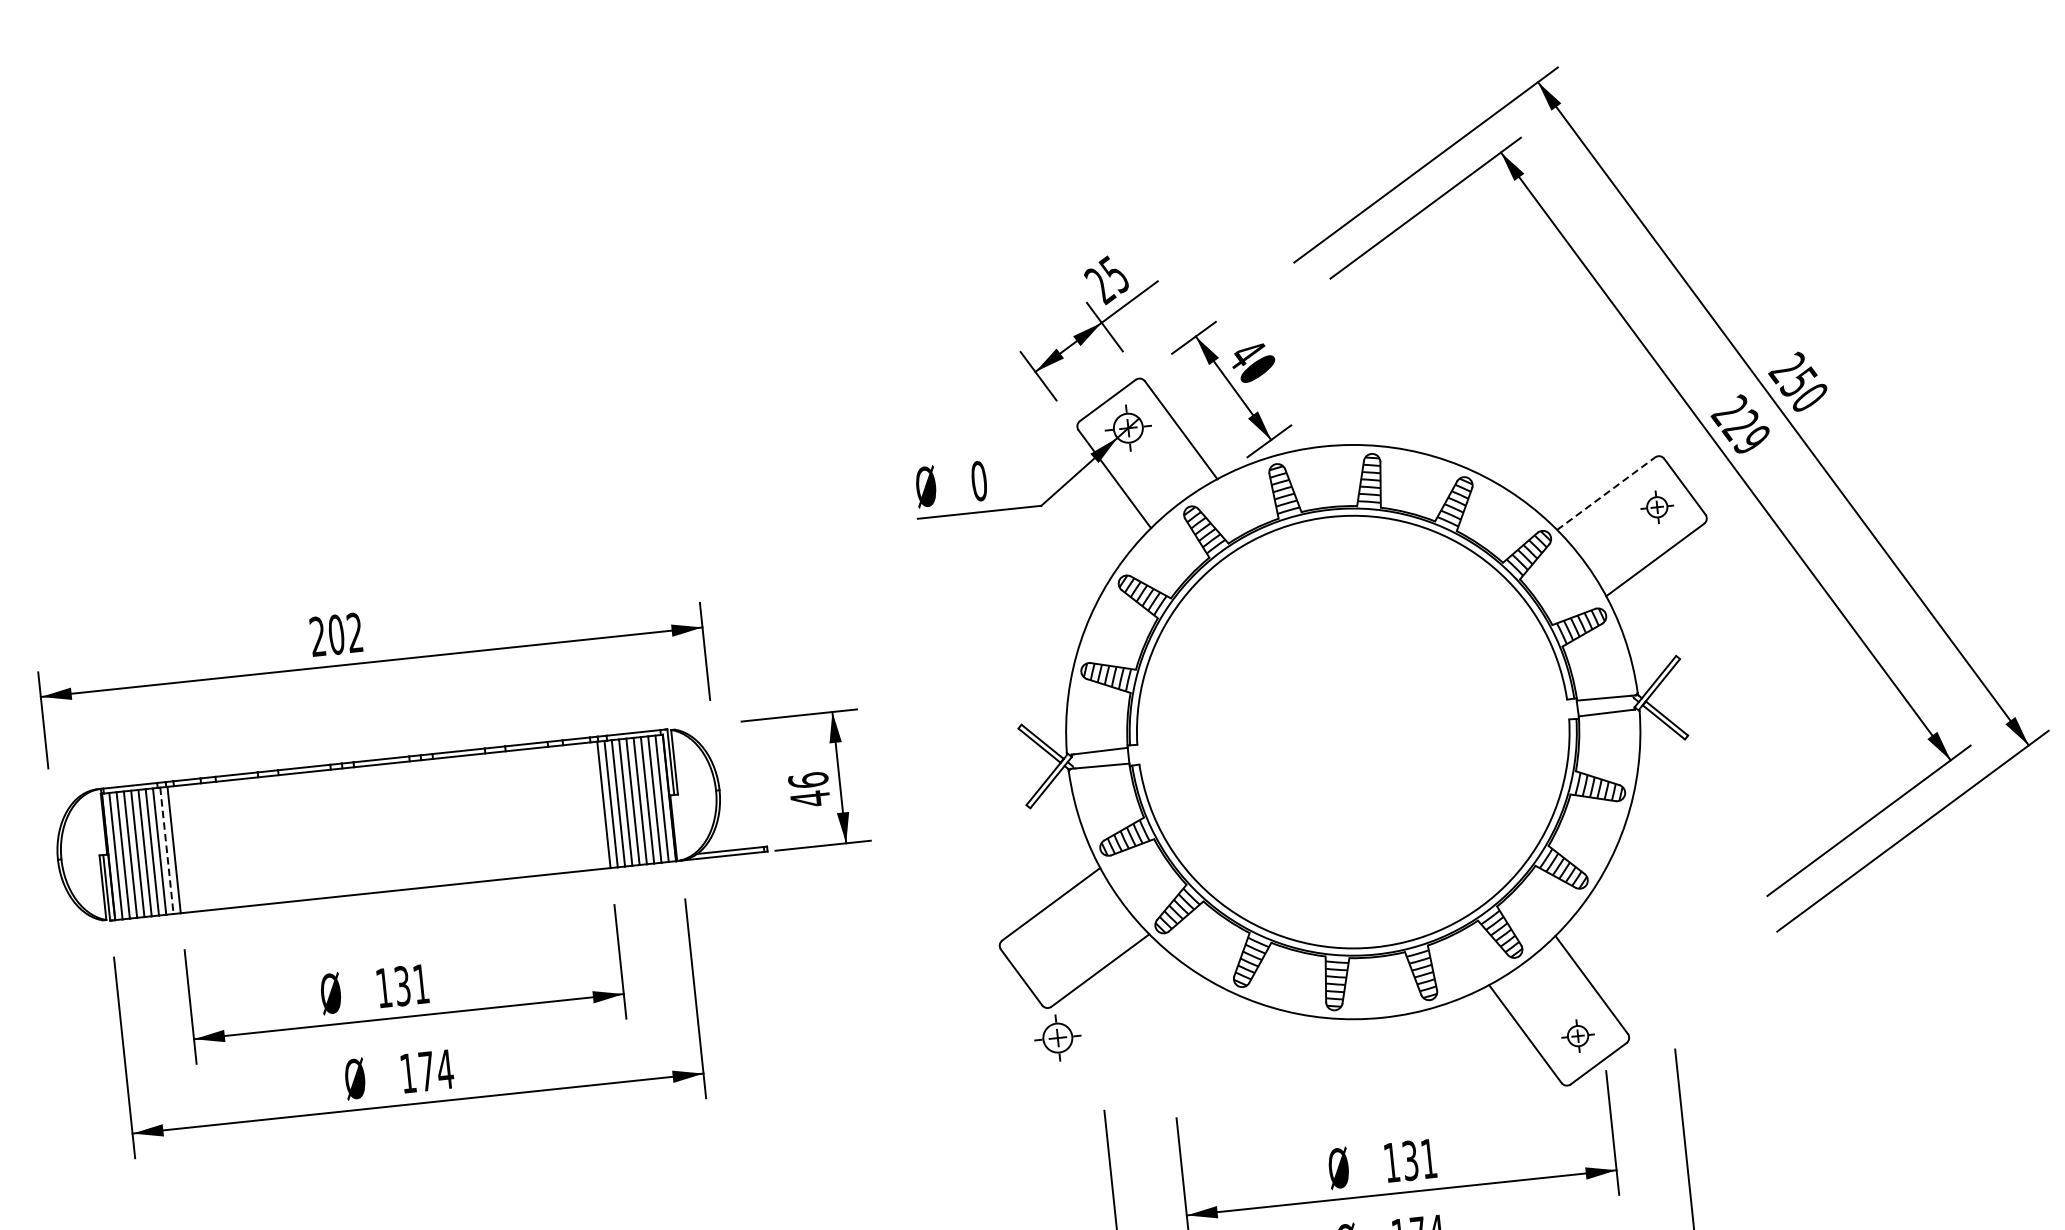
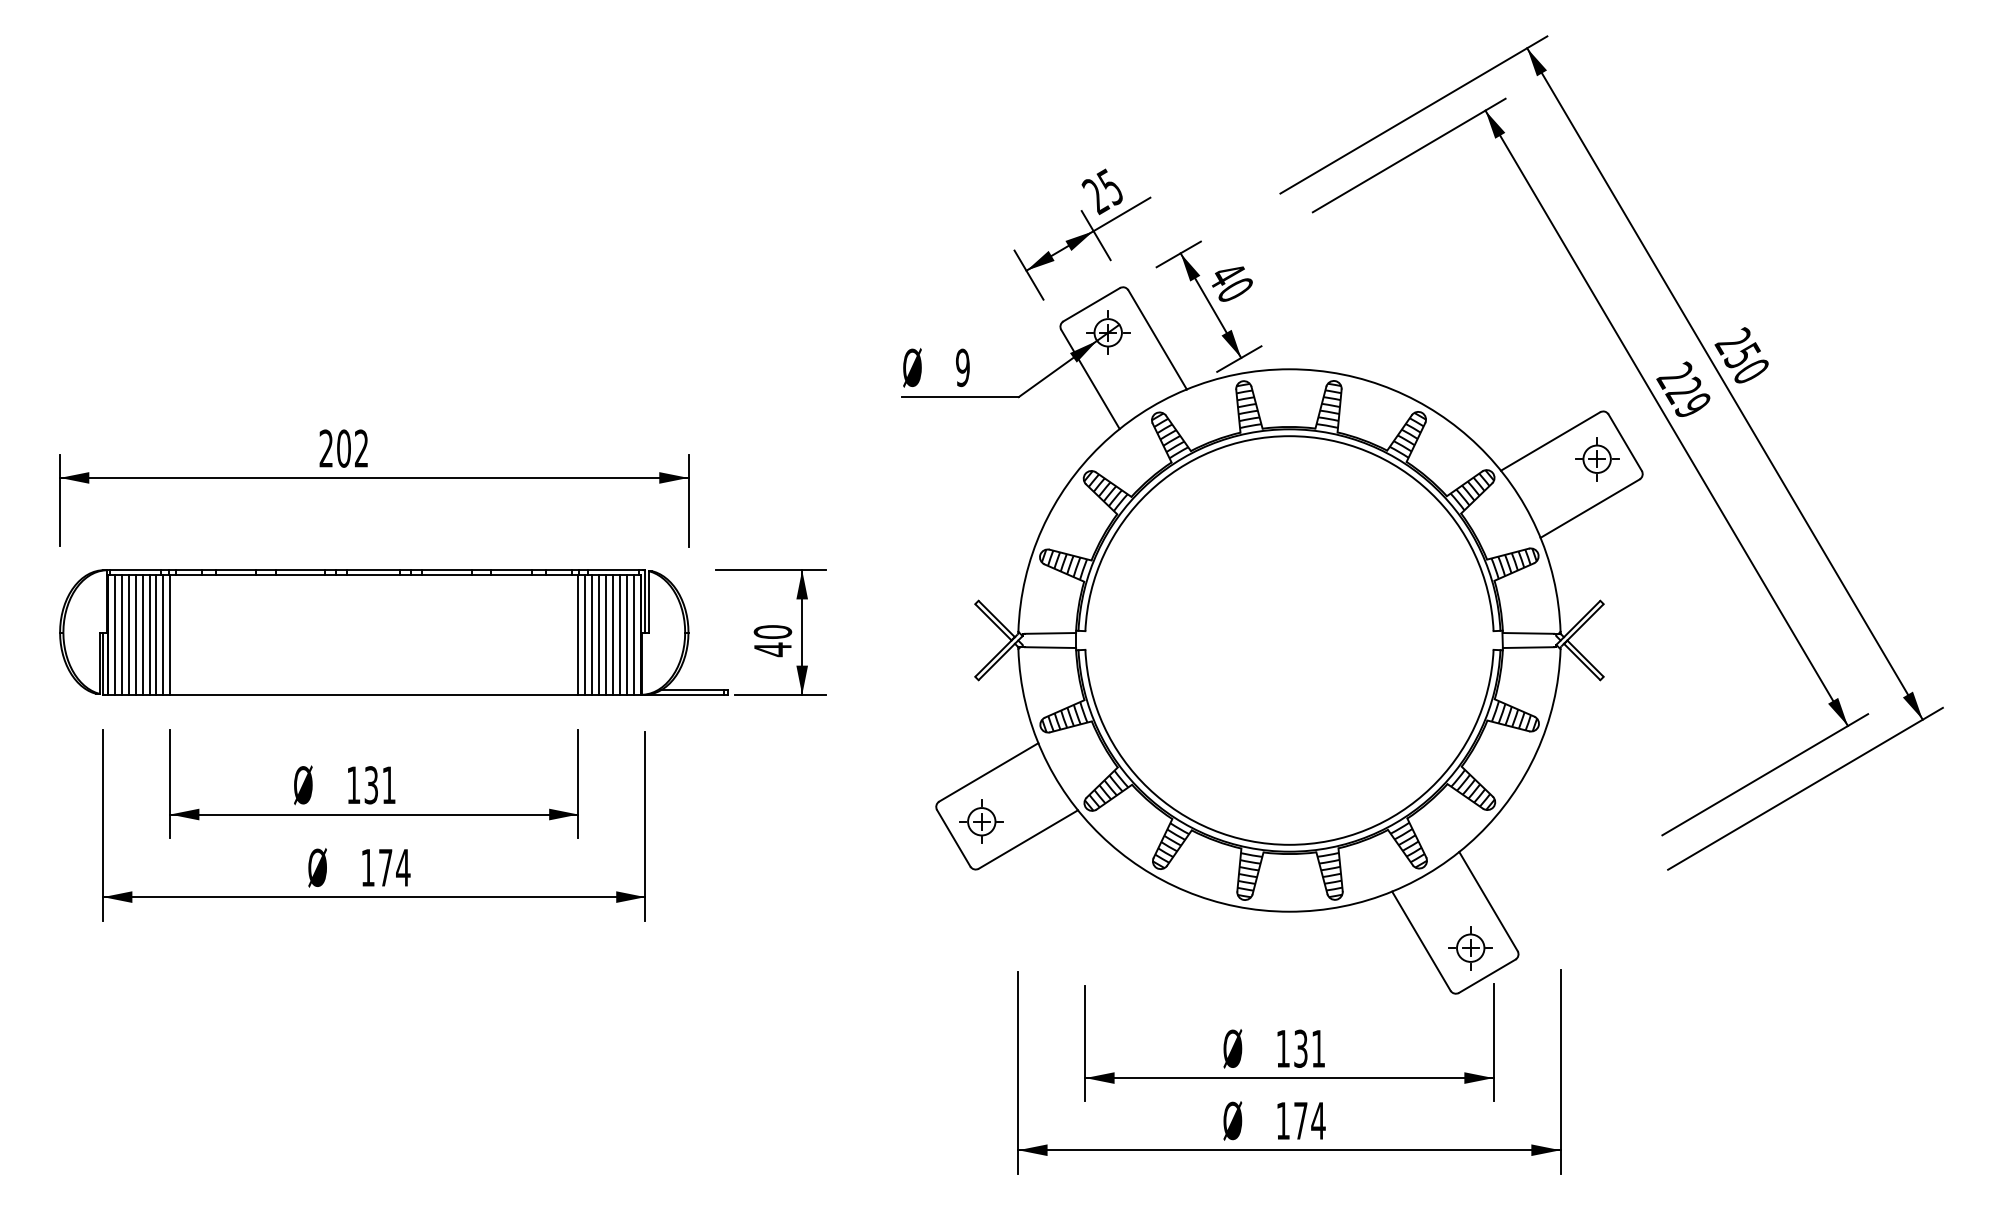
text: (978, 480) -> (962, 367), 0 -> 9
line: (1606, 493) -> (1550, 441), dashed -> solid
part: (1657, 507) -> (1597, 459), size x1.43
text: (807, 779) -> (772, 631), 46 -> 40
line: (167, 851) -> (163, 635), dashed -> solid
part: (1577, 1036) -> (1470, 948), size x1.43
part: (1057, 1037) -> (981, 821), moved

